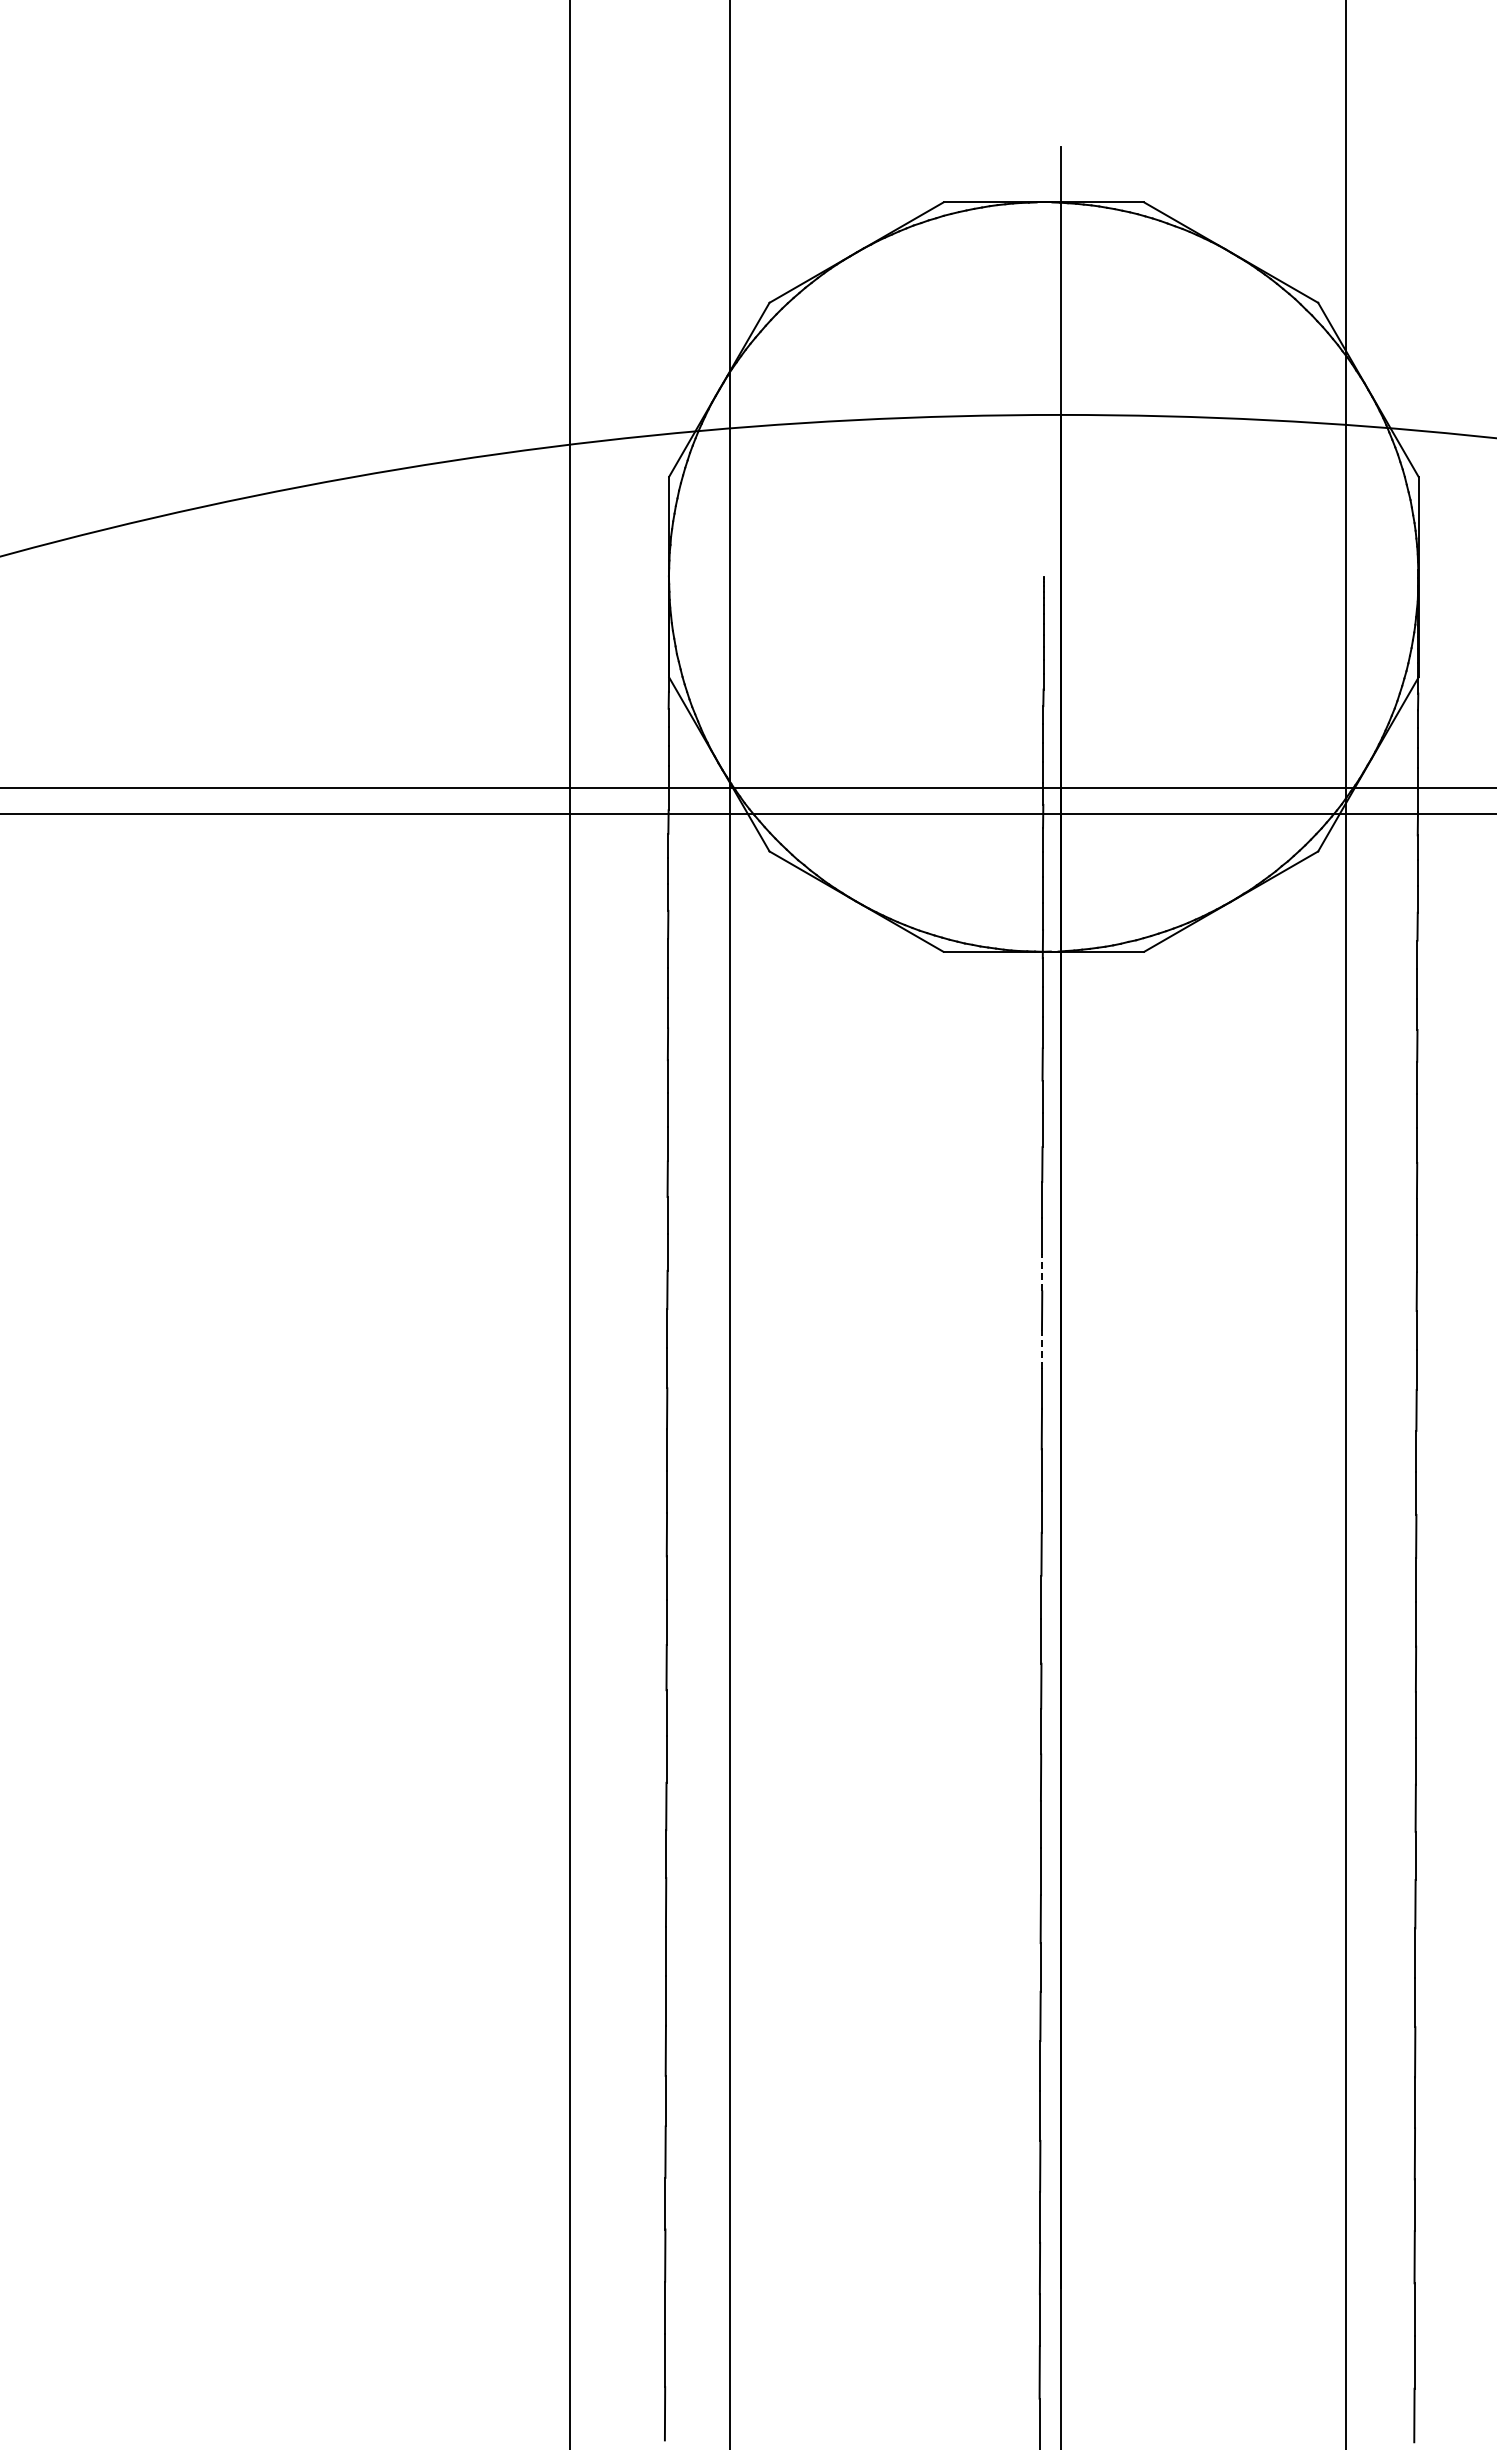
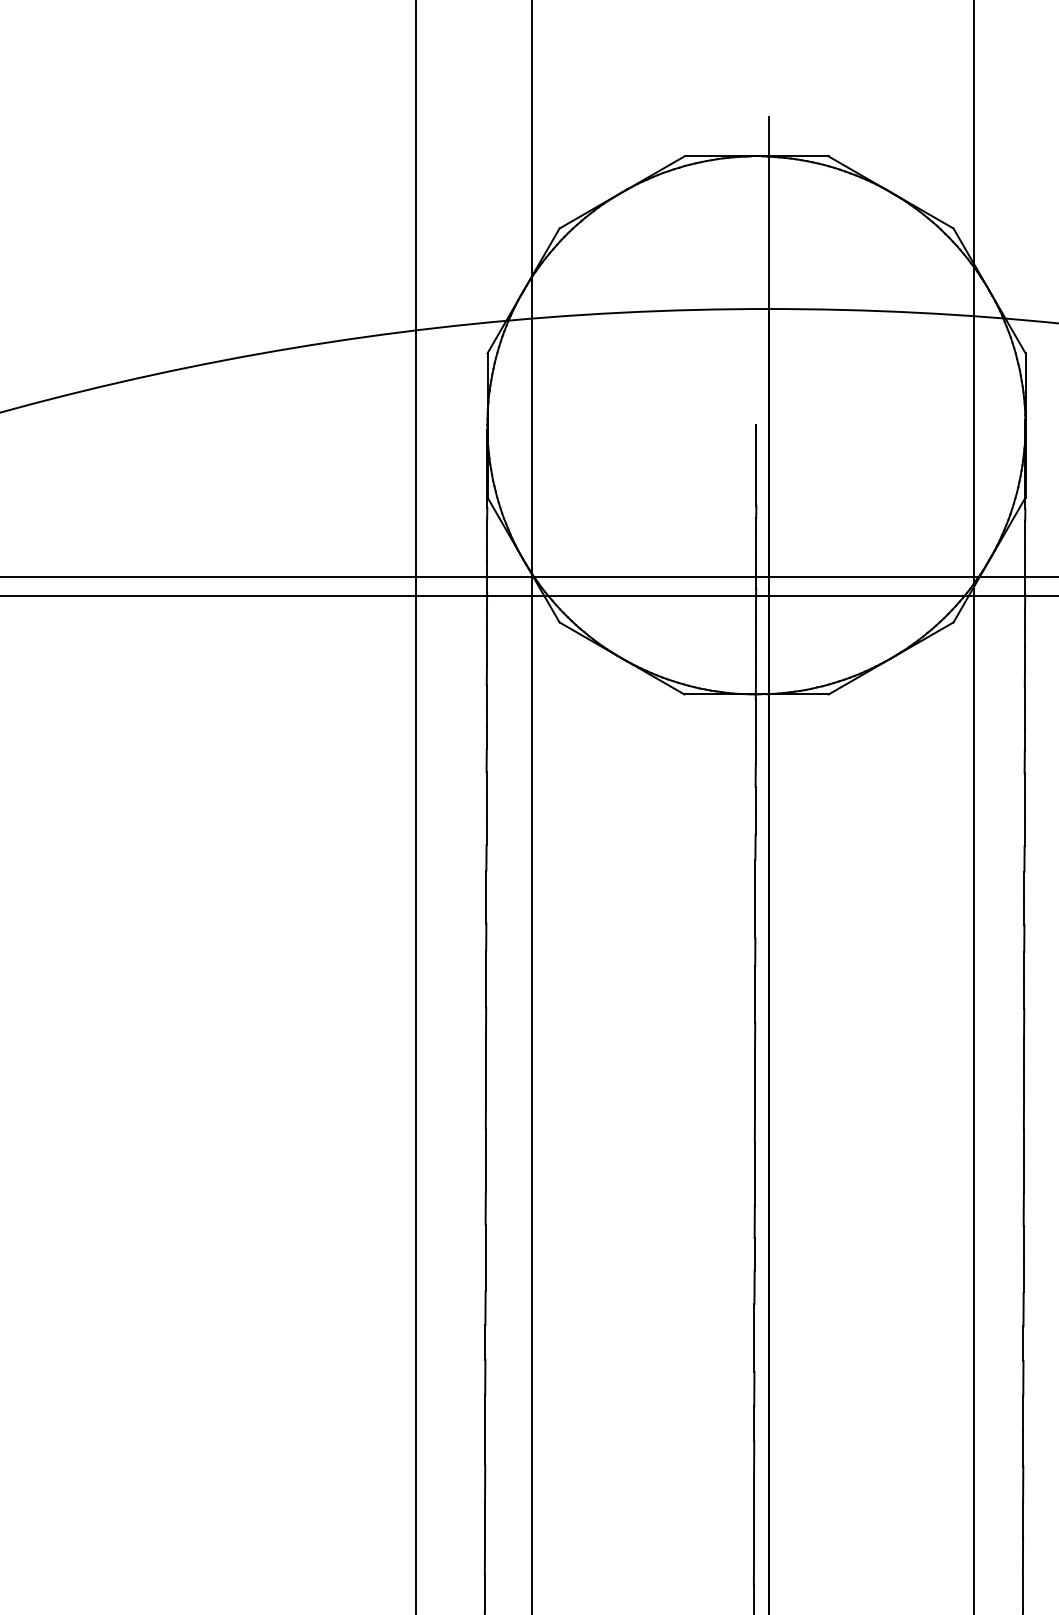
line: (1042, 1272) -> (755, 924), dashed -> solid
line: (1041, 1349) -> (754, 980), dashed -> solid

